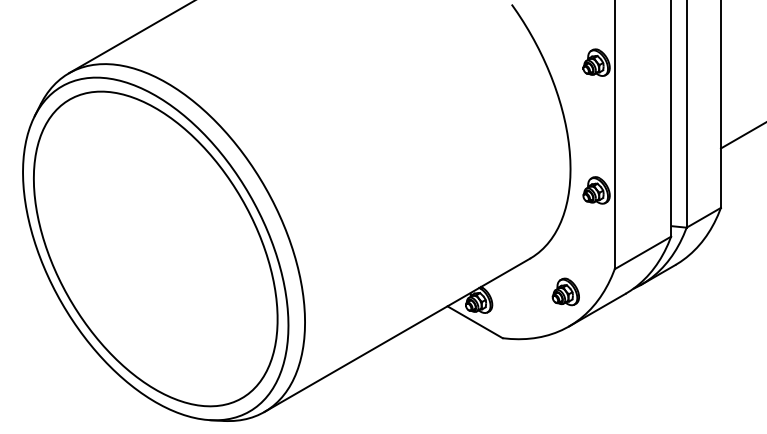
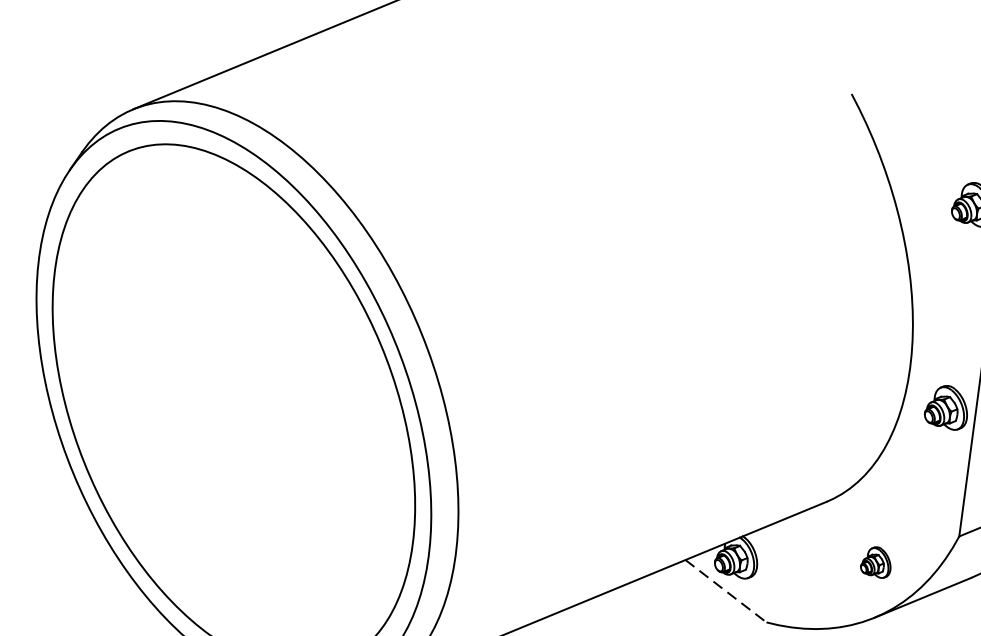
part: (565, 291) -> (876, 561), size x0.7
line: (475, 322) -> (726, 591), solid -> dashed

